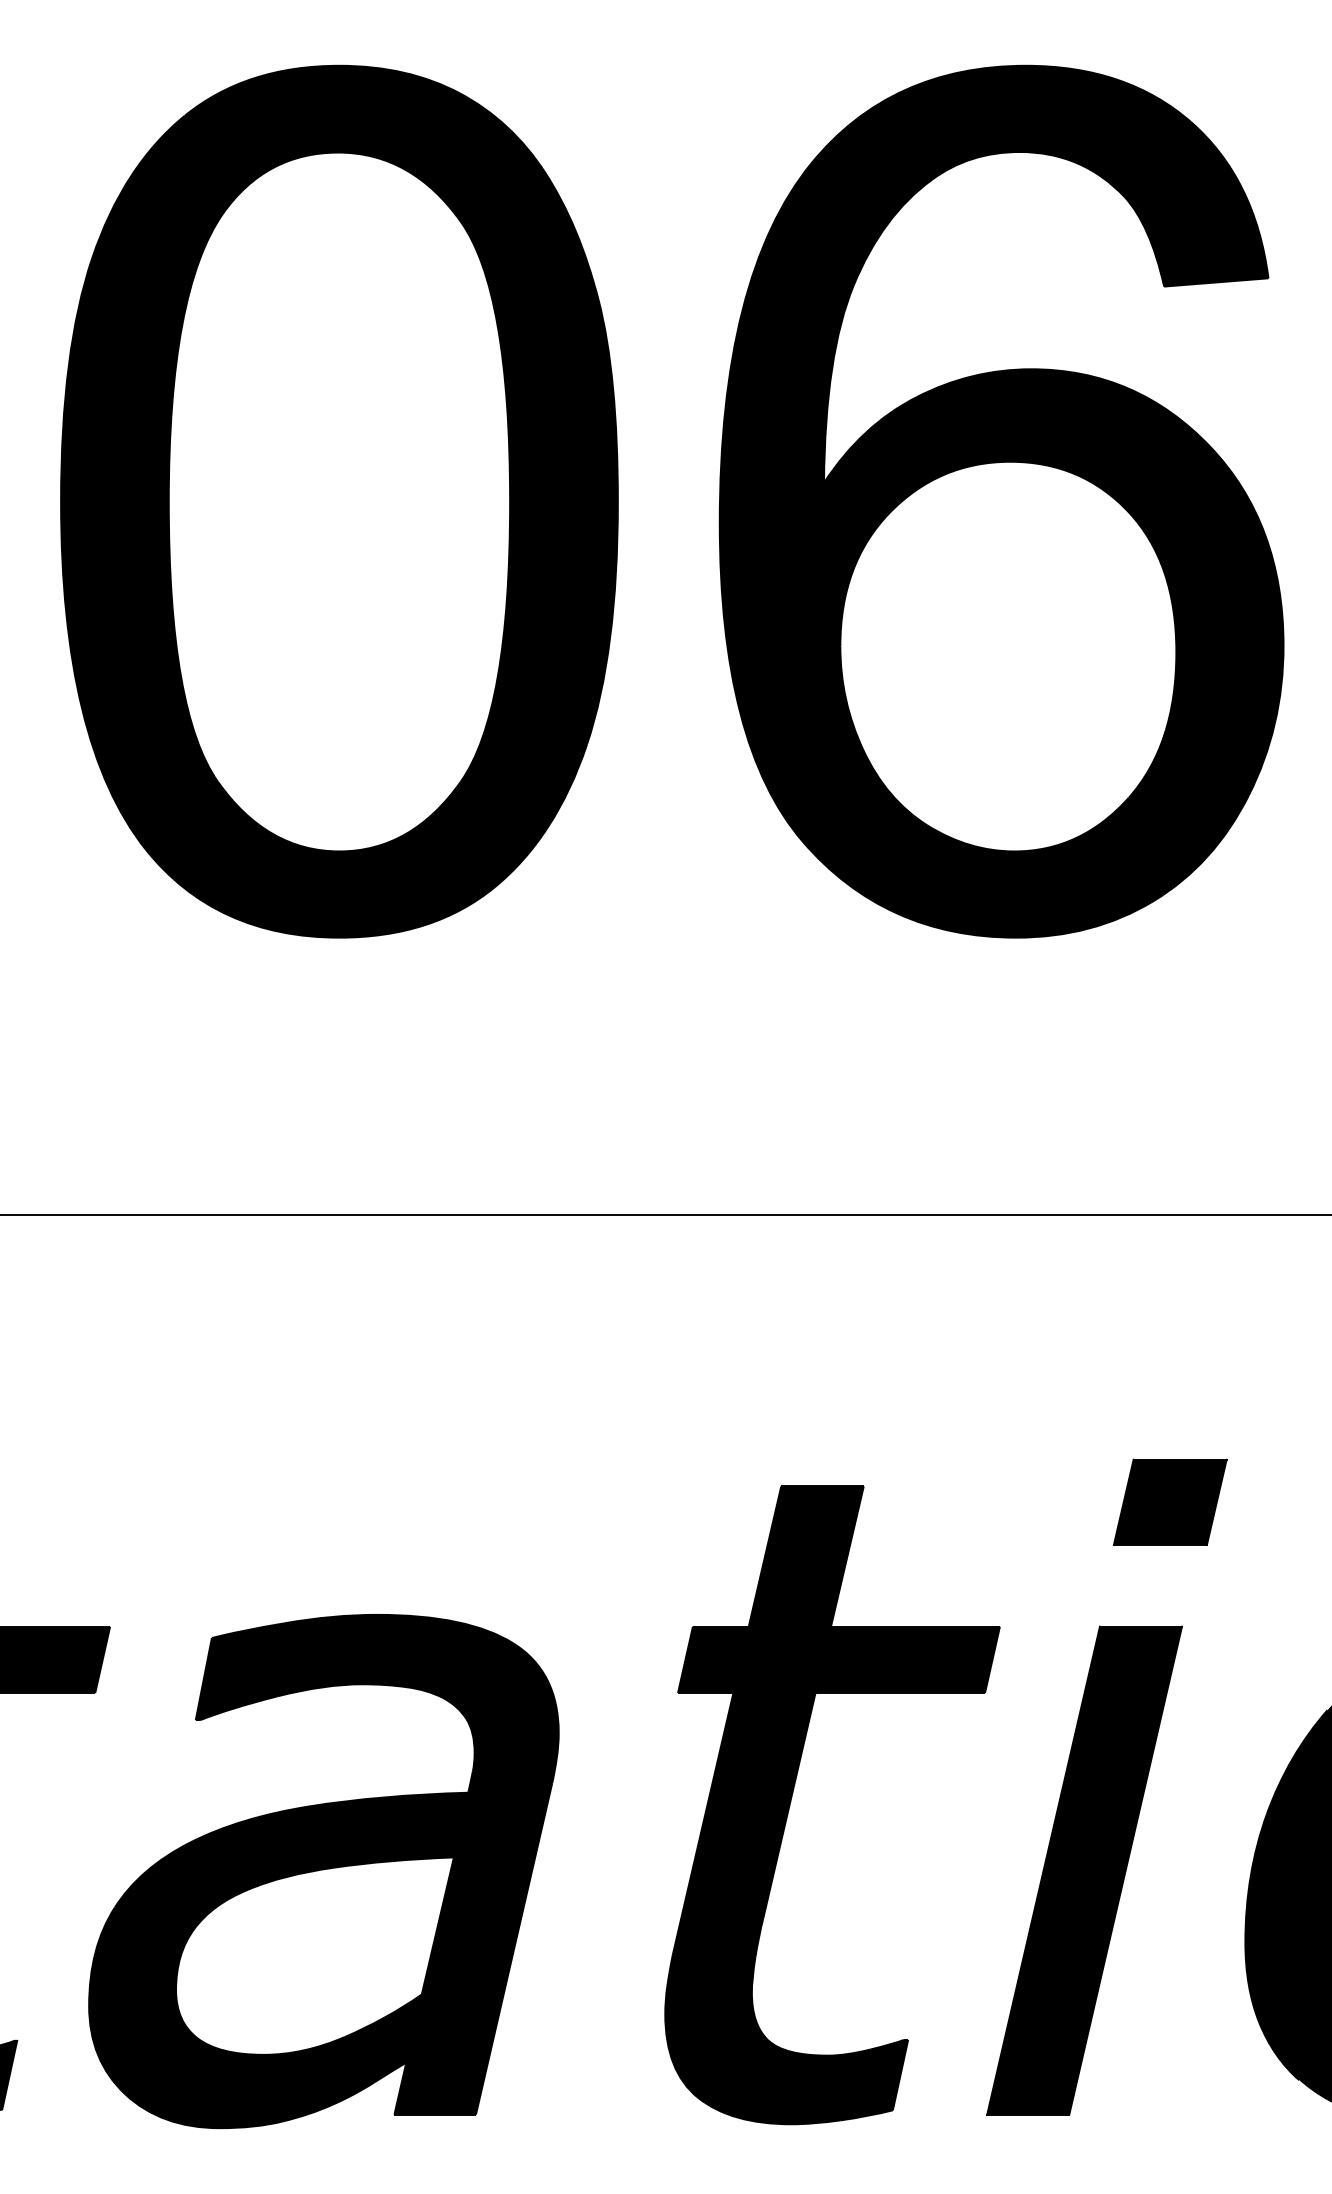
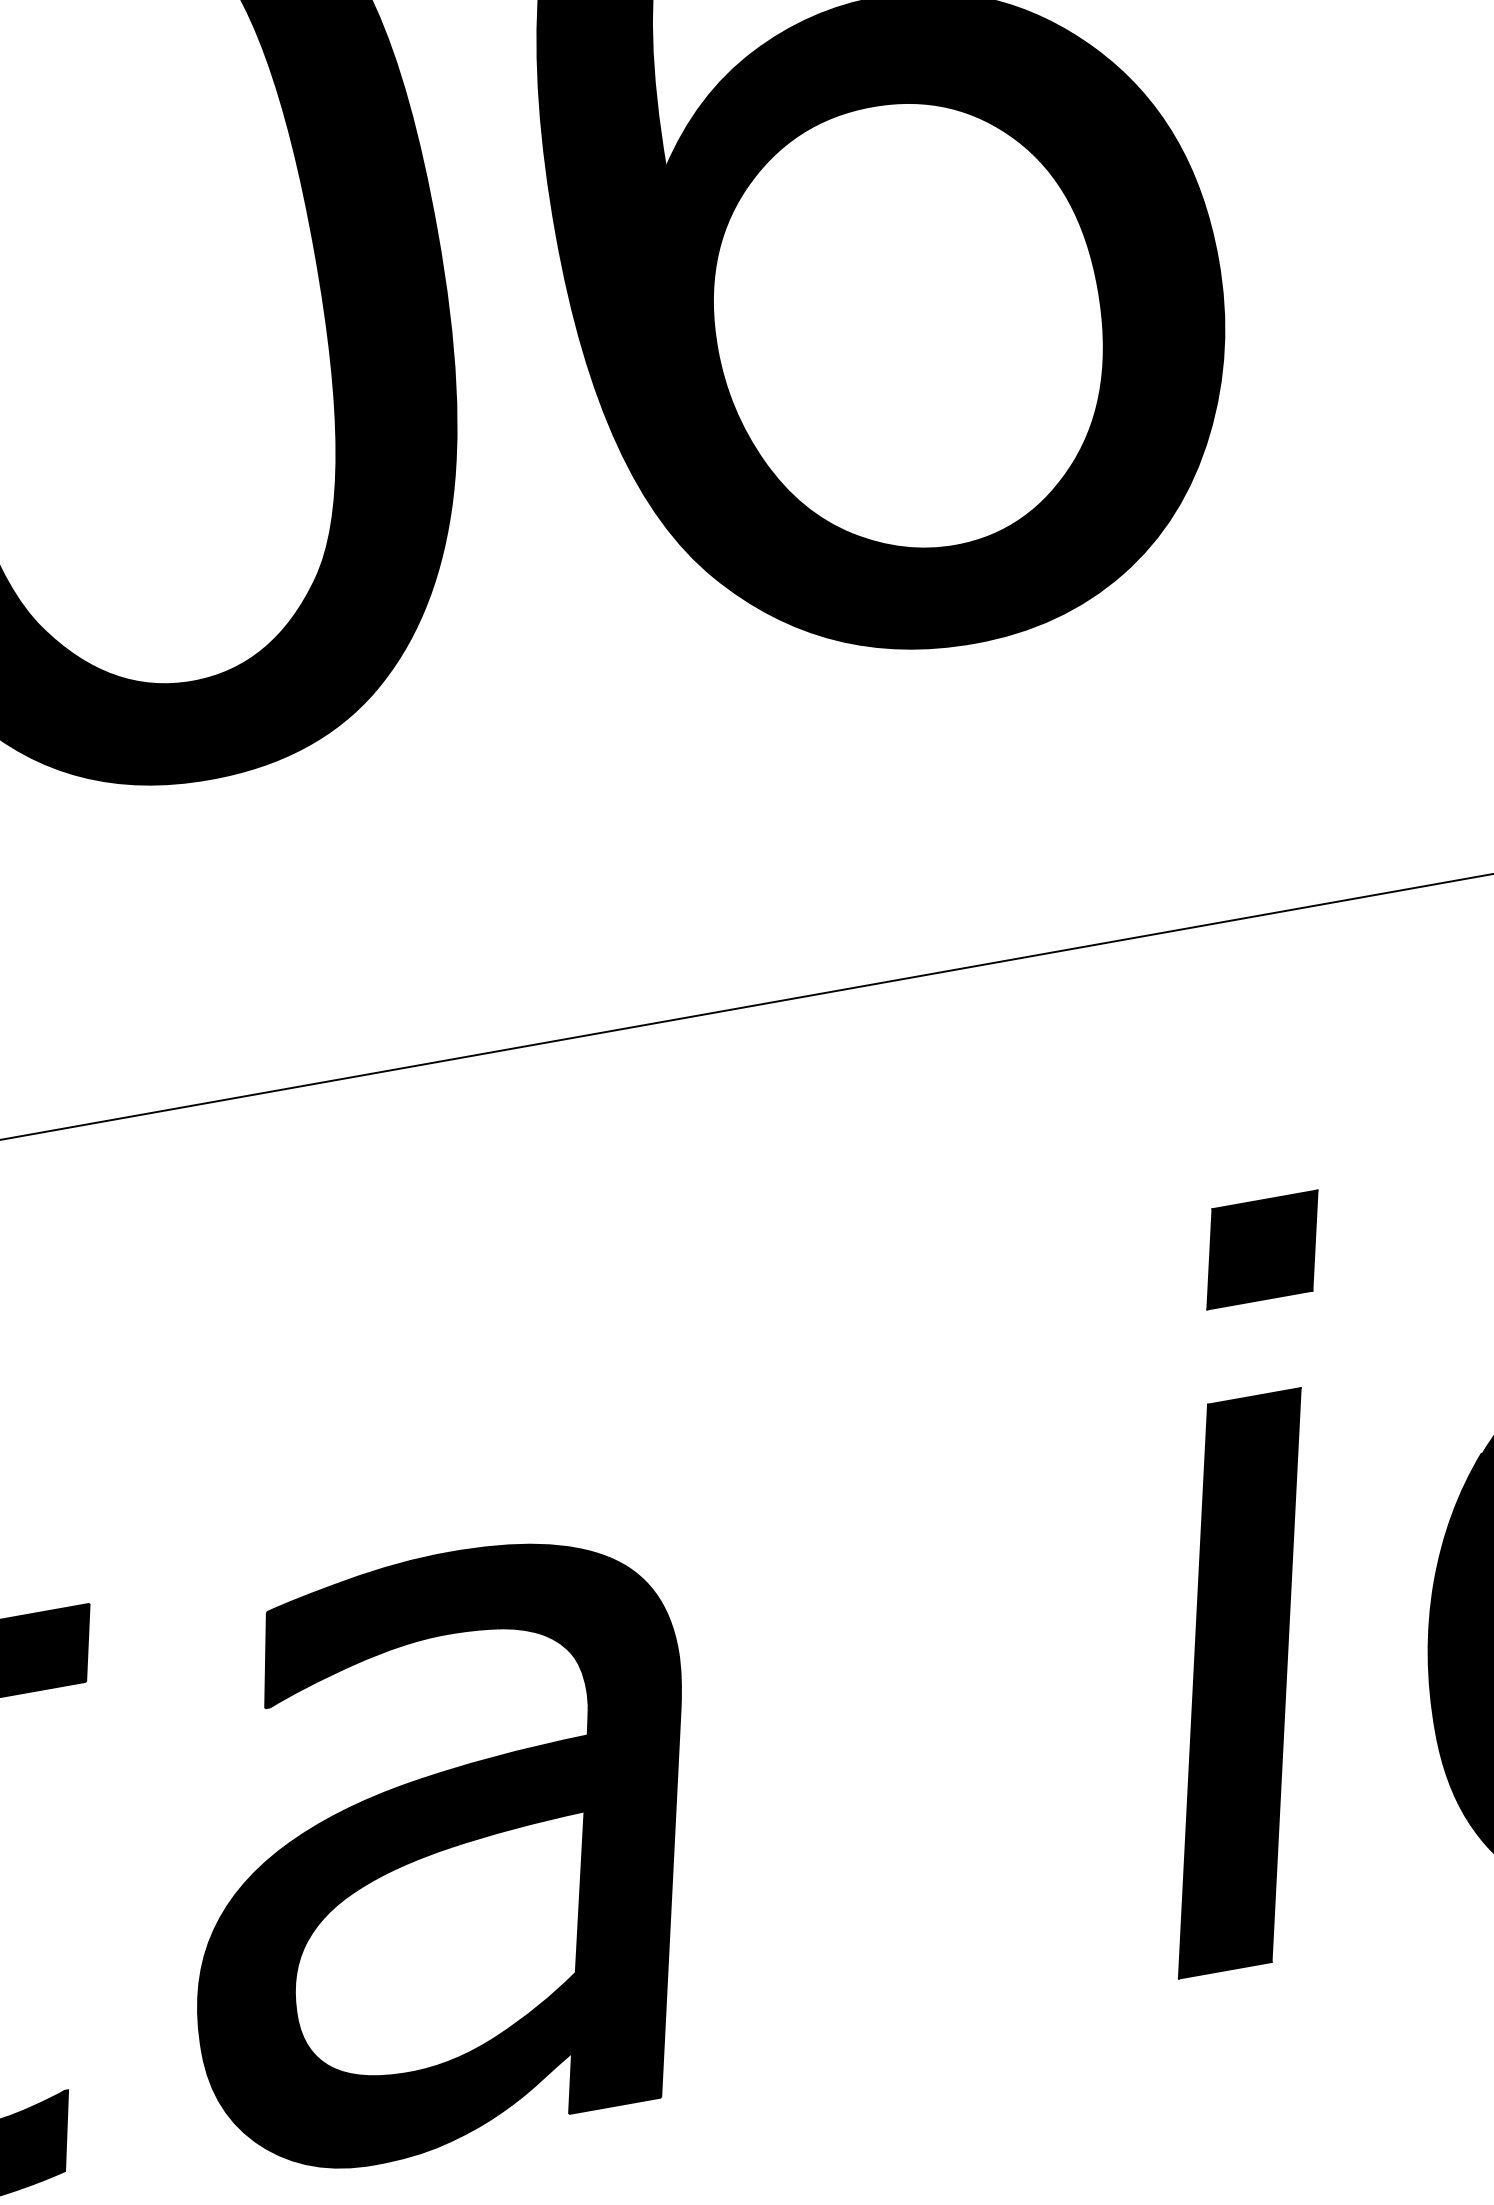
part: (792, 1797) -> (895, 1659), removed
part: (323, 1871) -> (439, 1853), moved

